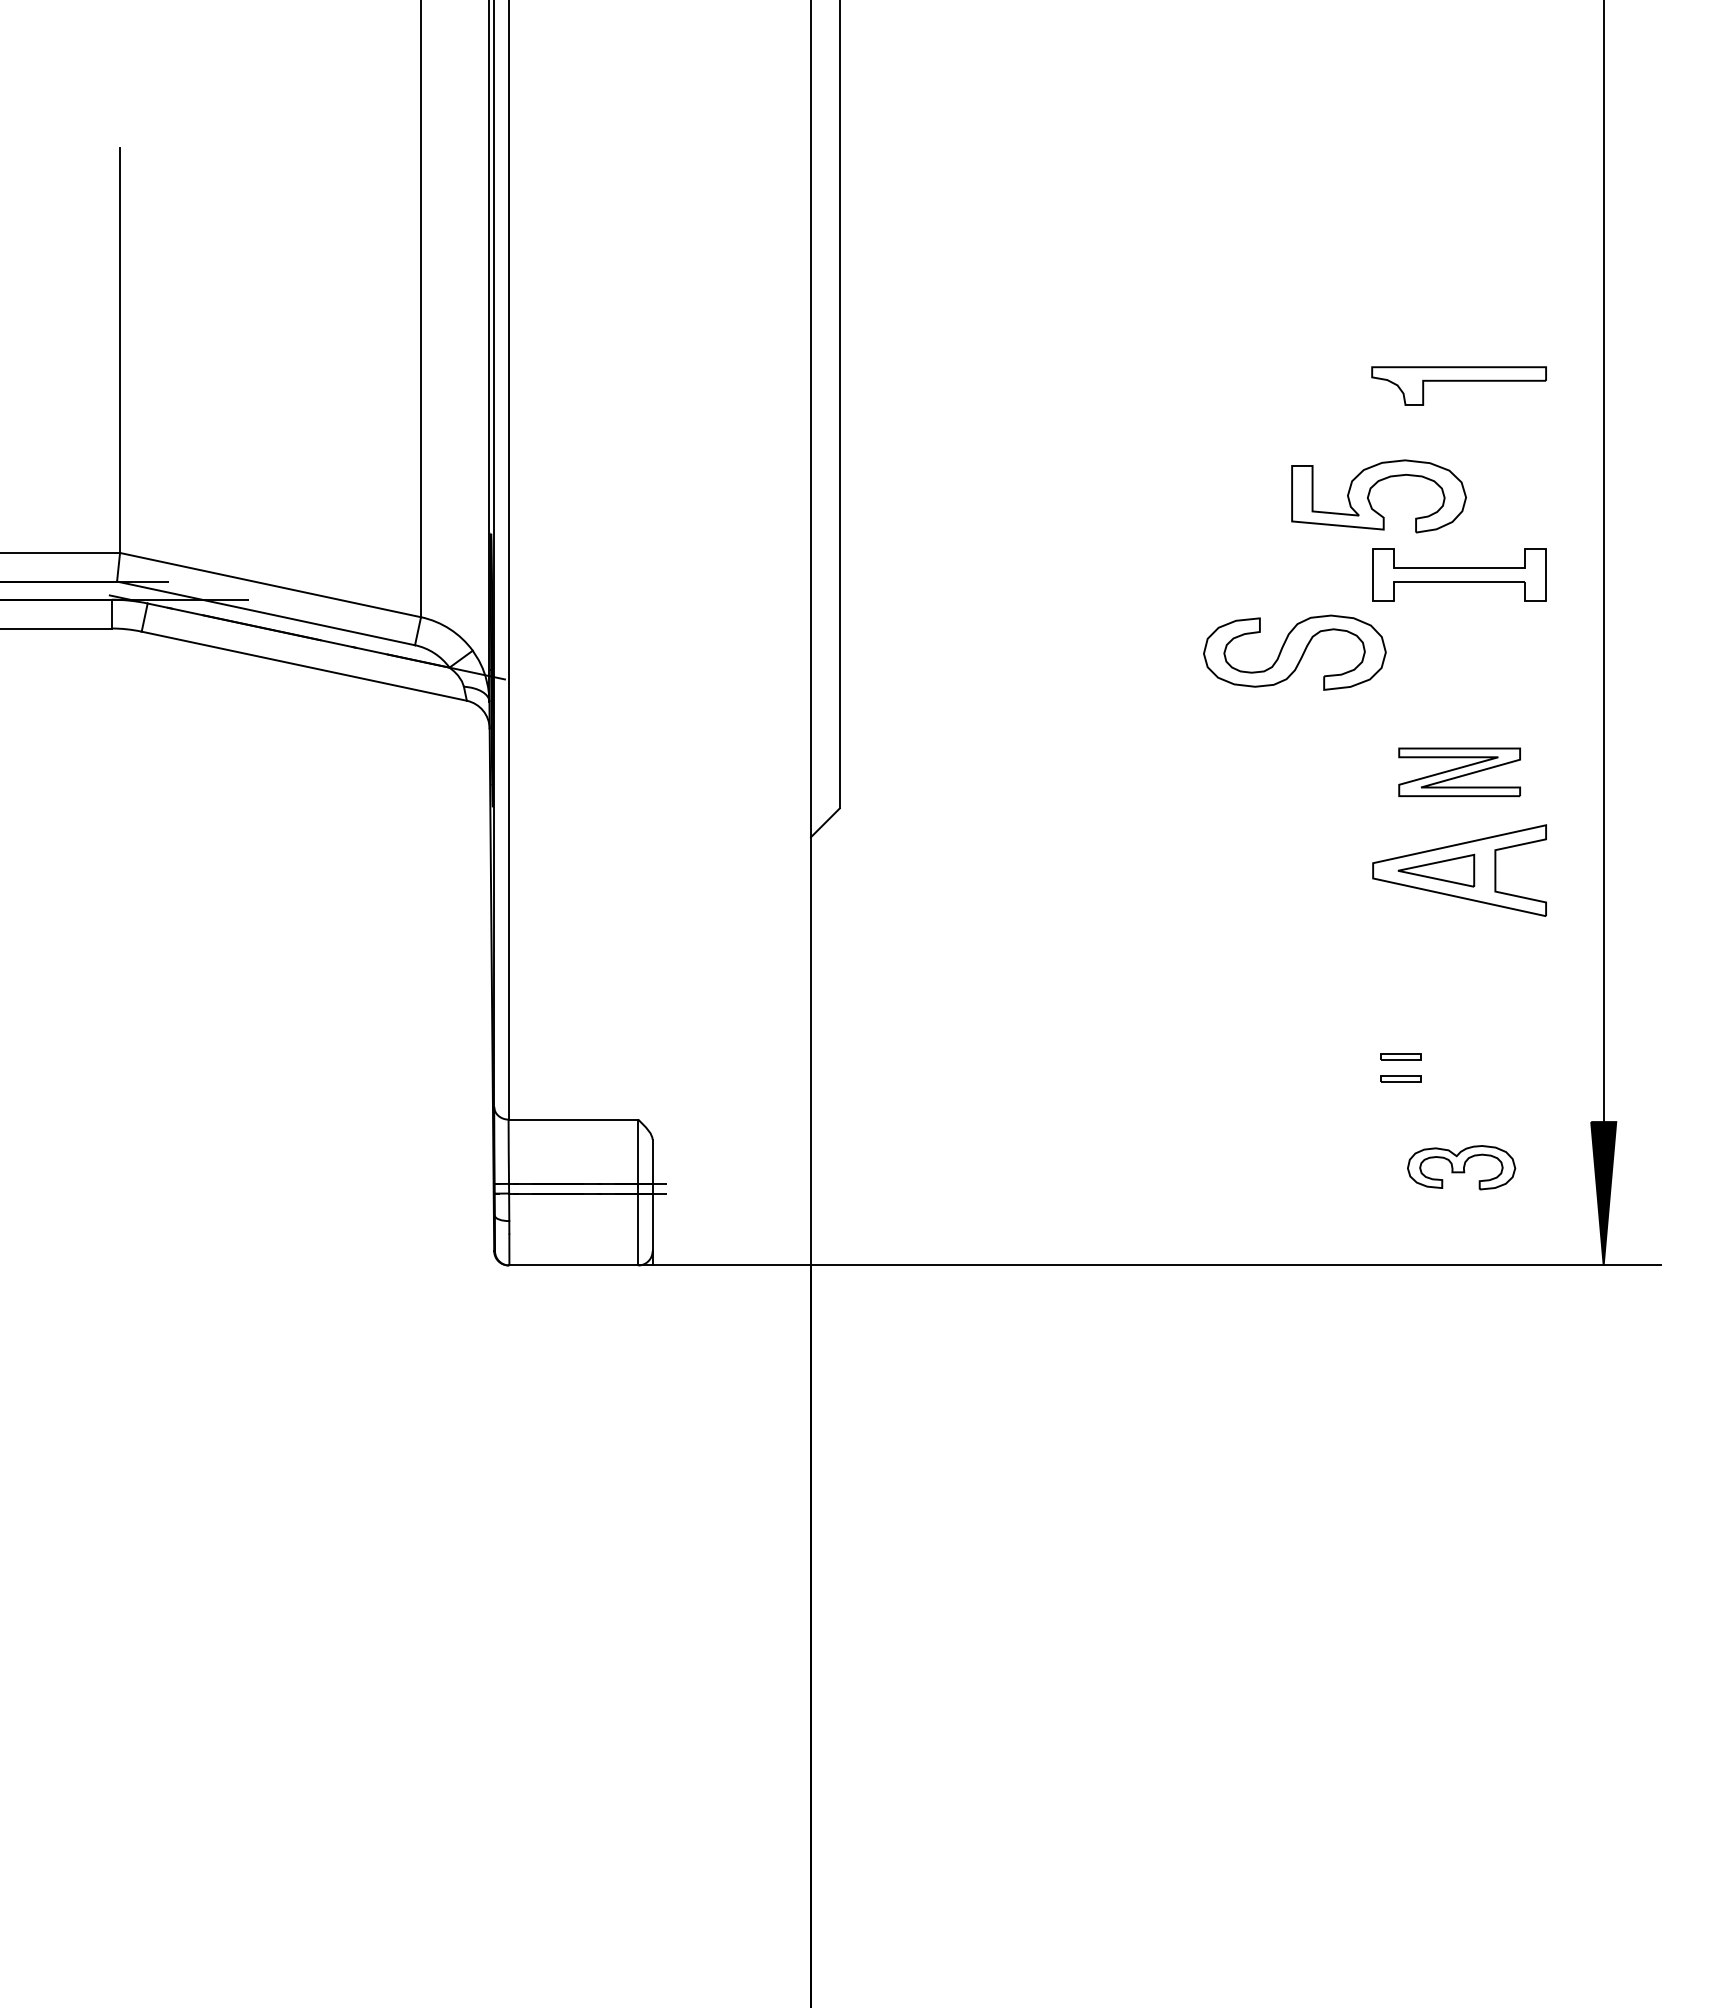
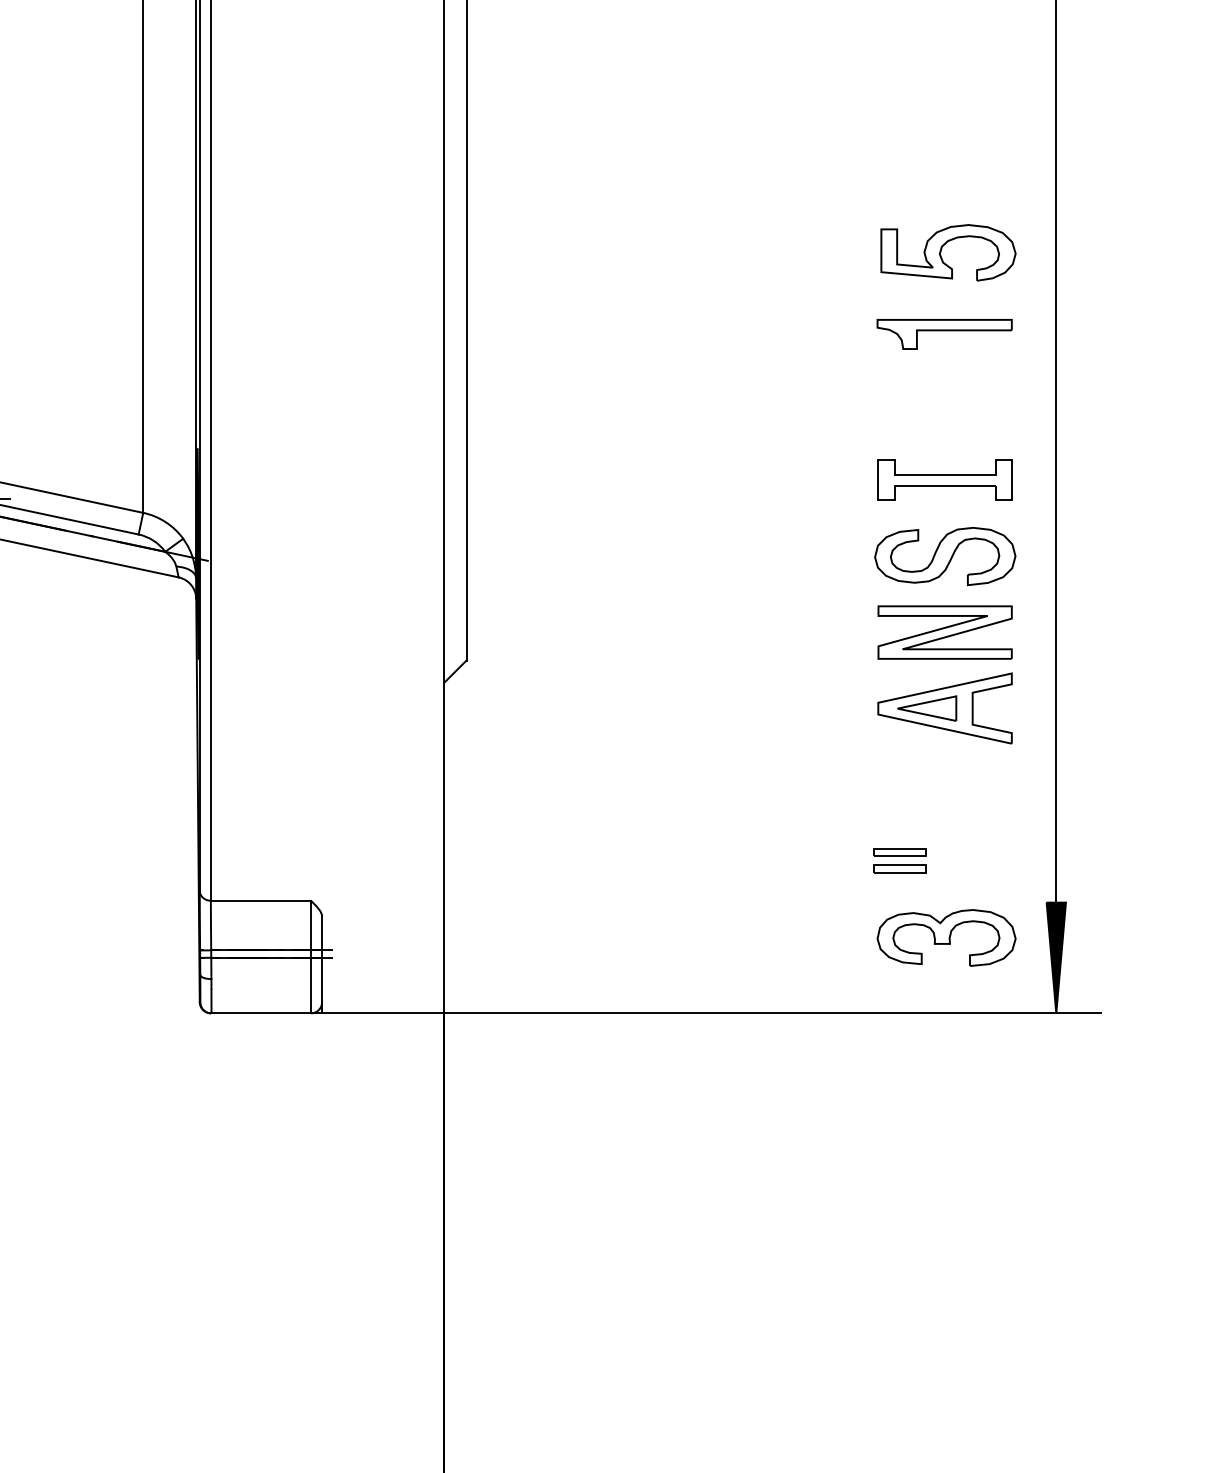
part: (1370, 492) -> (941, 249), moved
part: (1294, 652) -> (944, 556), moved
part: (1459, 772) -> (944, 632), size x1.43
part: (1400, 1056) -> (899, 852), size x1.67
part: (1400, 1078) -> (899, 868), size x1.67
part: (1461, 1167) -> (946, 937), size x1.67

